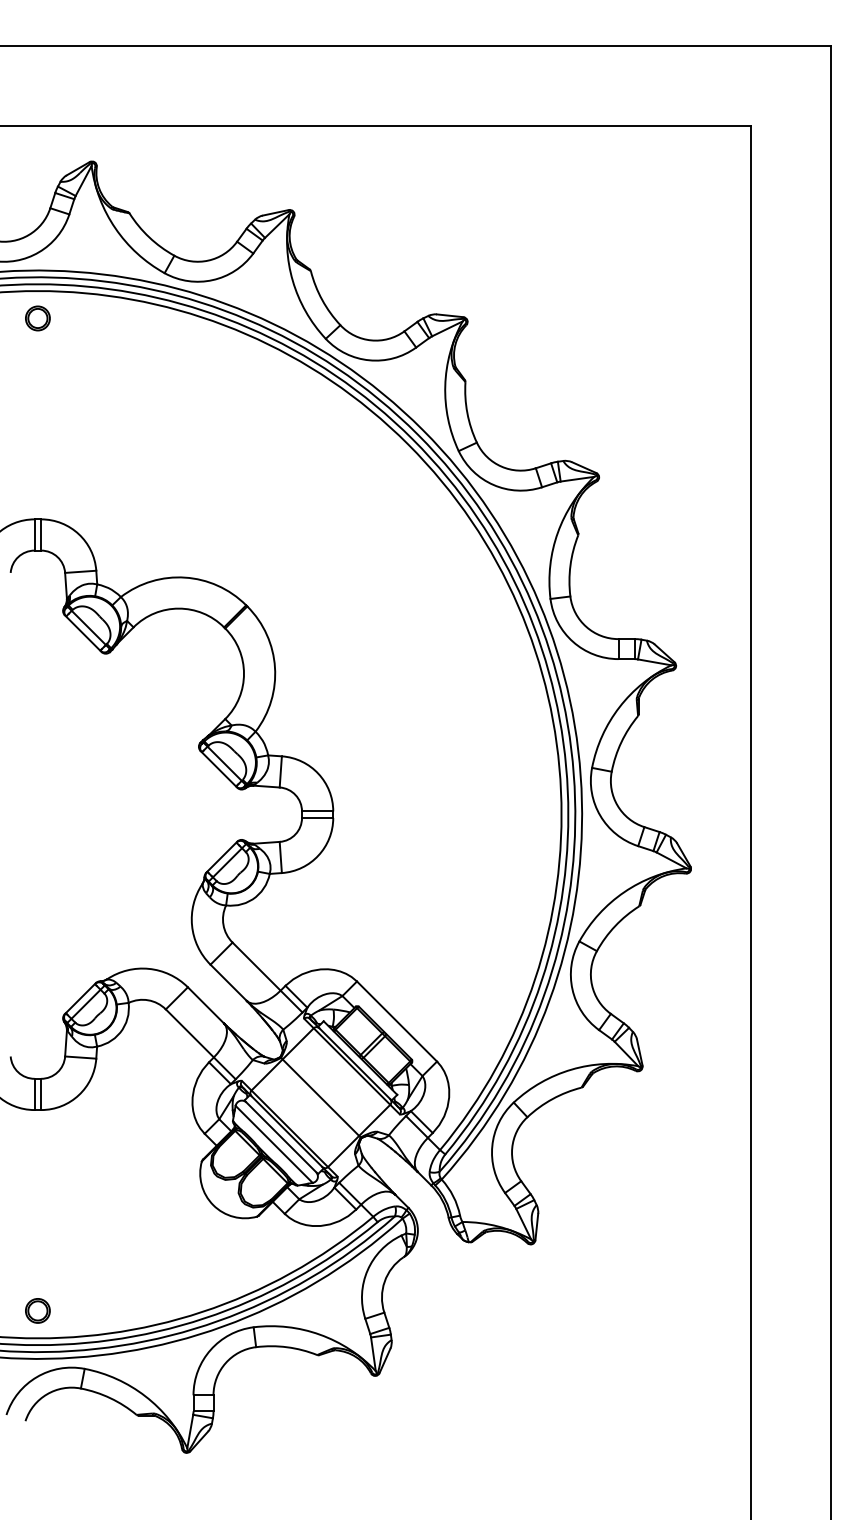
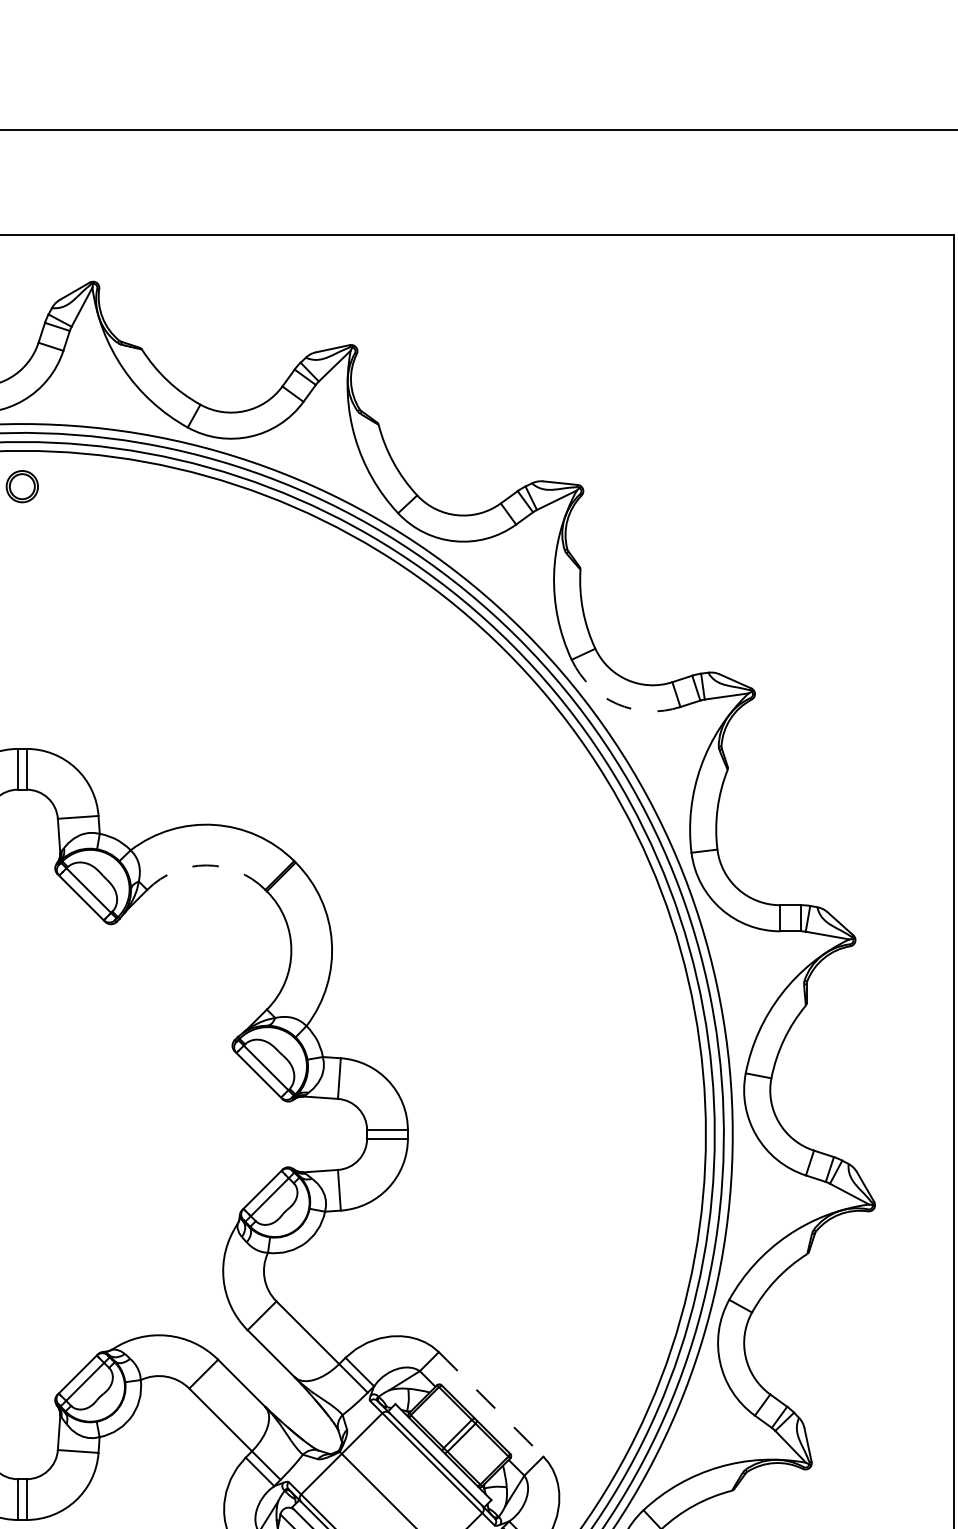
arc: (493, 484) -> (617, 703), solid -> dashed
arc: (178, 608) -> (205, 865), solid -> dashed
line: (397, 1021) -> (491, 1404), solid -> dashed

